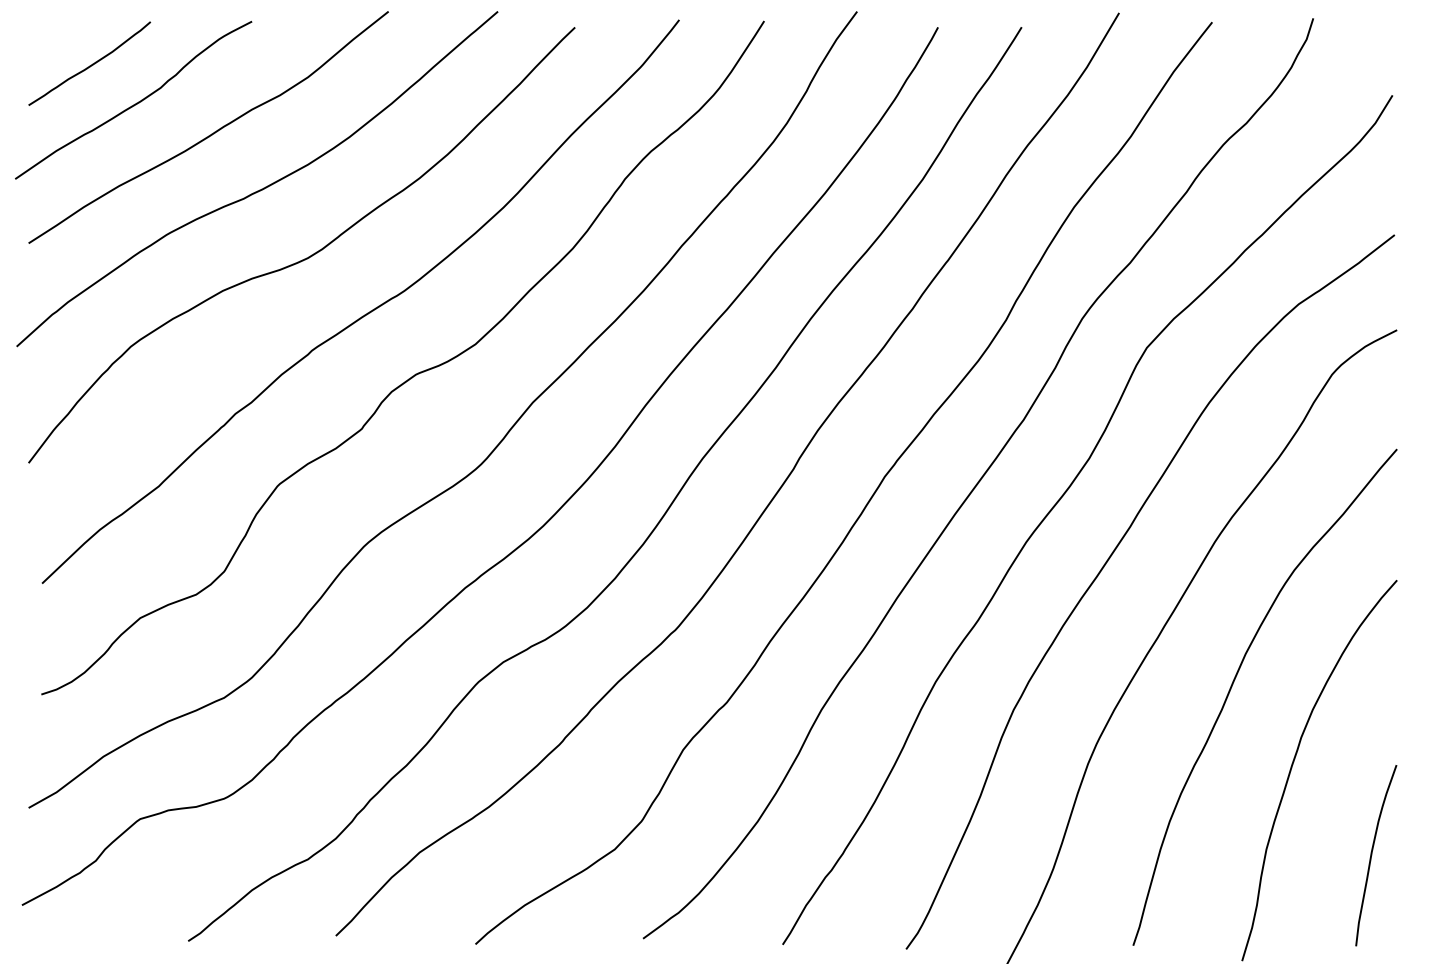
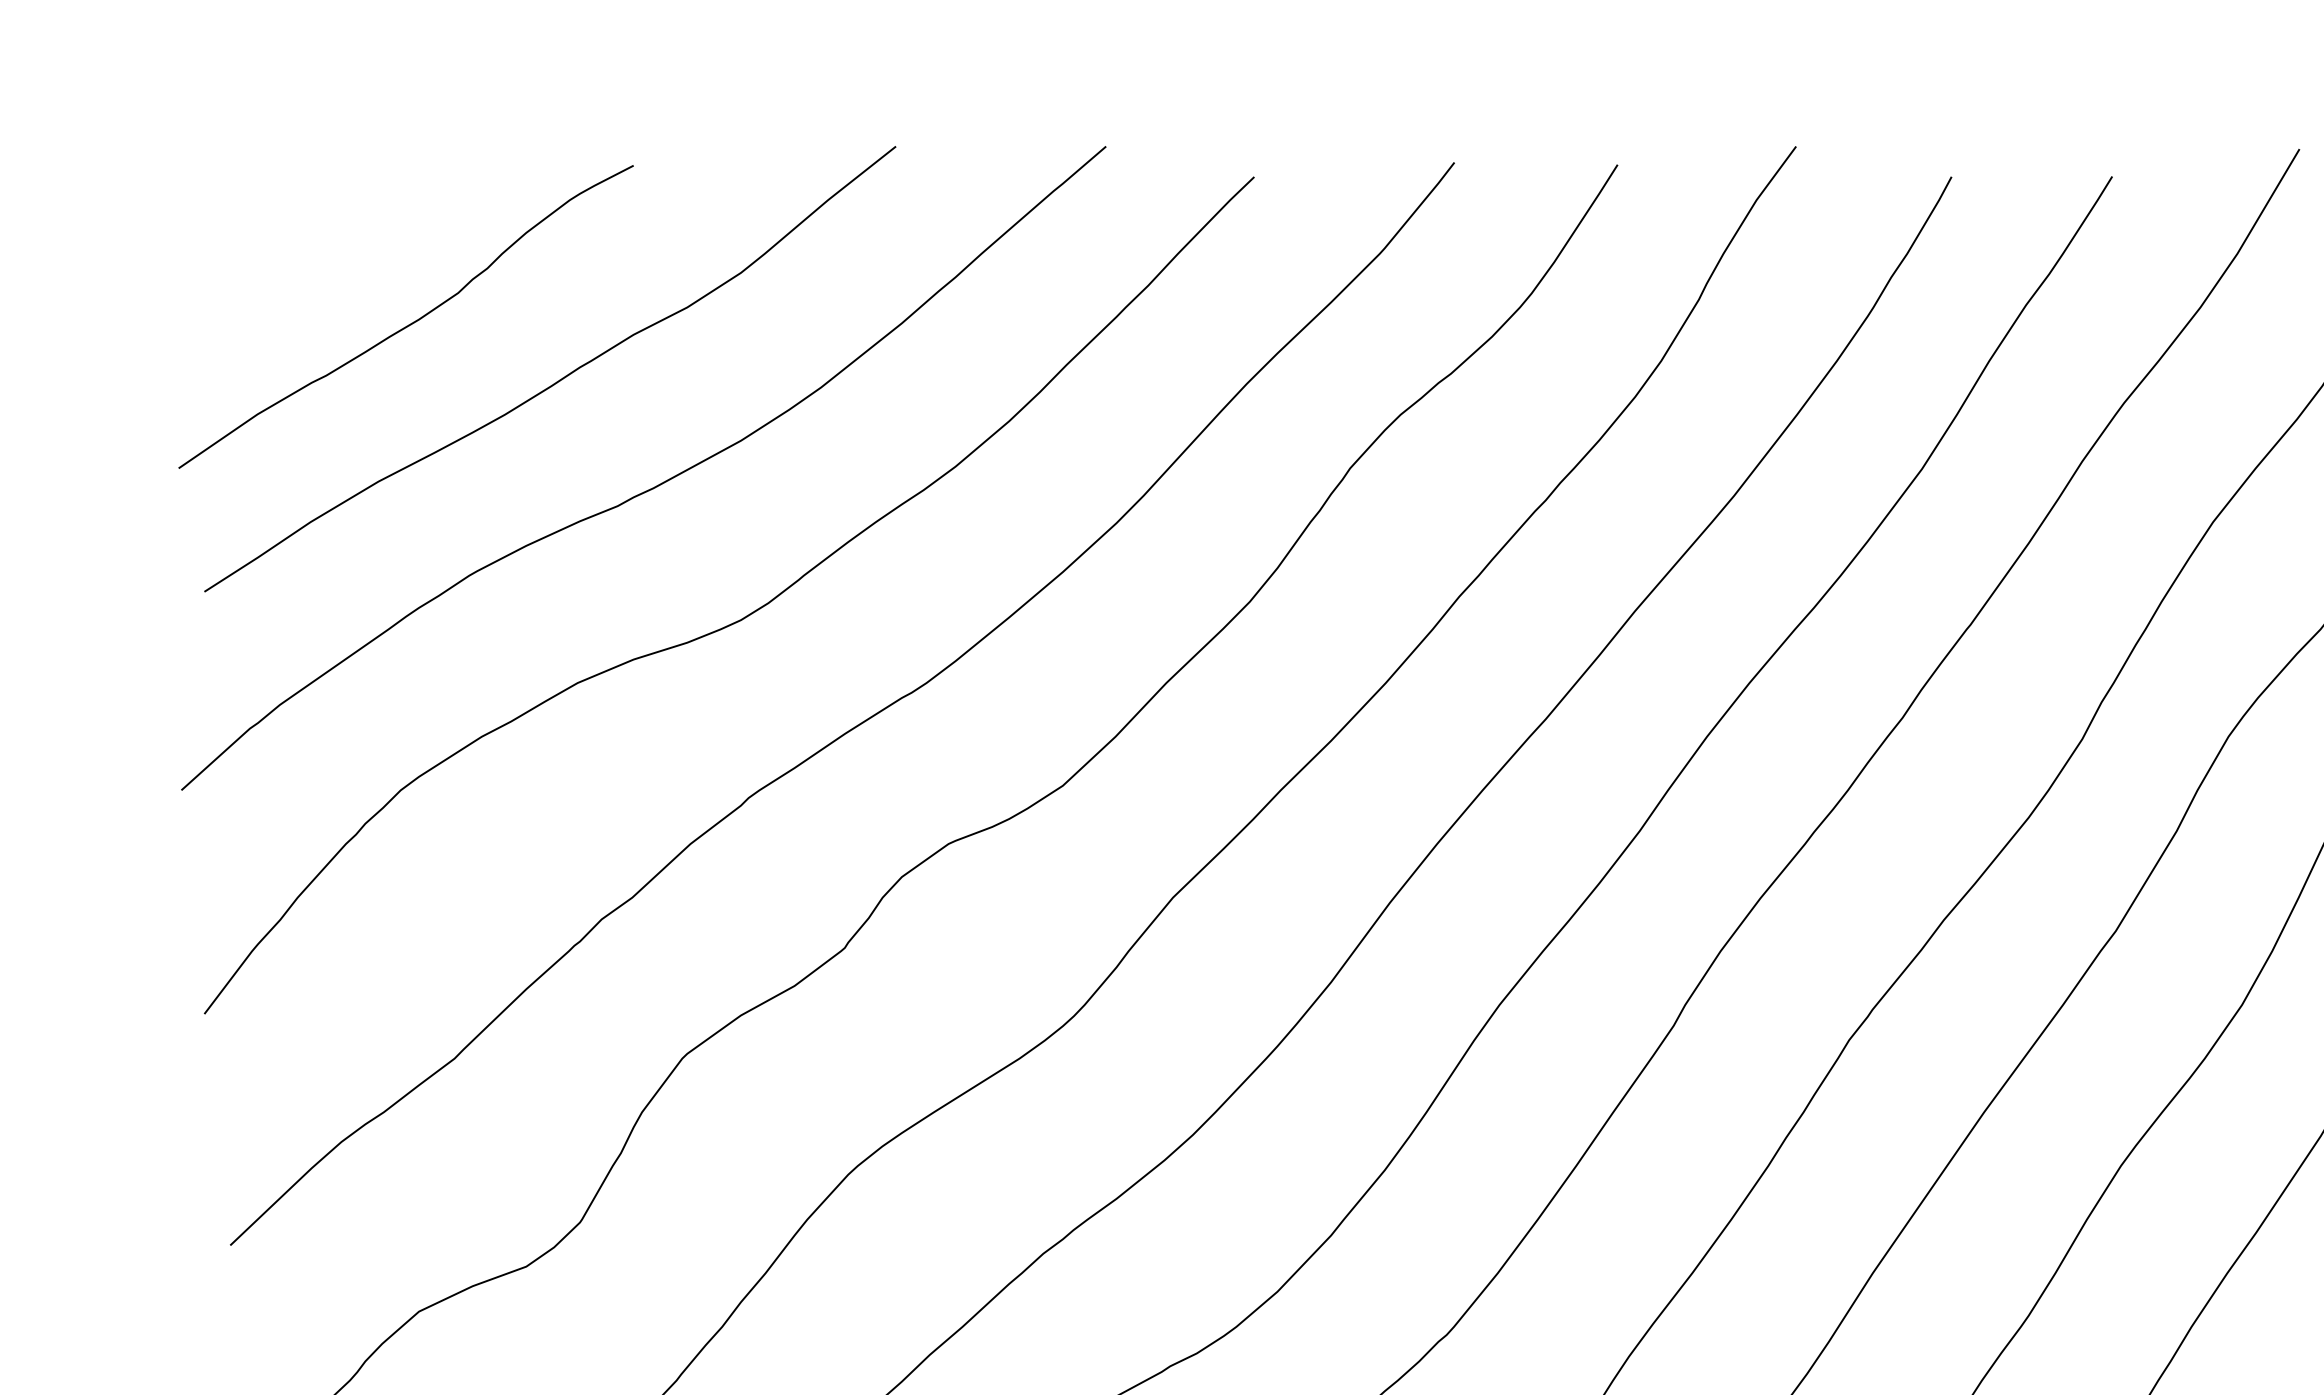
curve: (89, 65) -> (321, 250), removed

